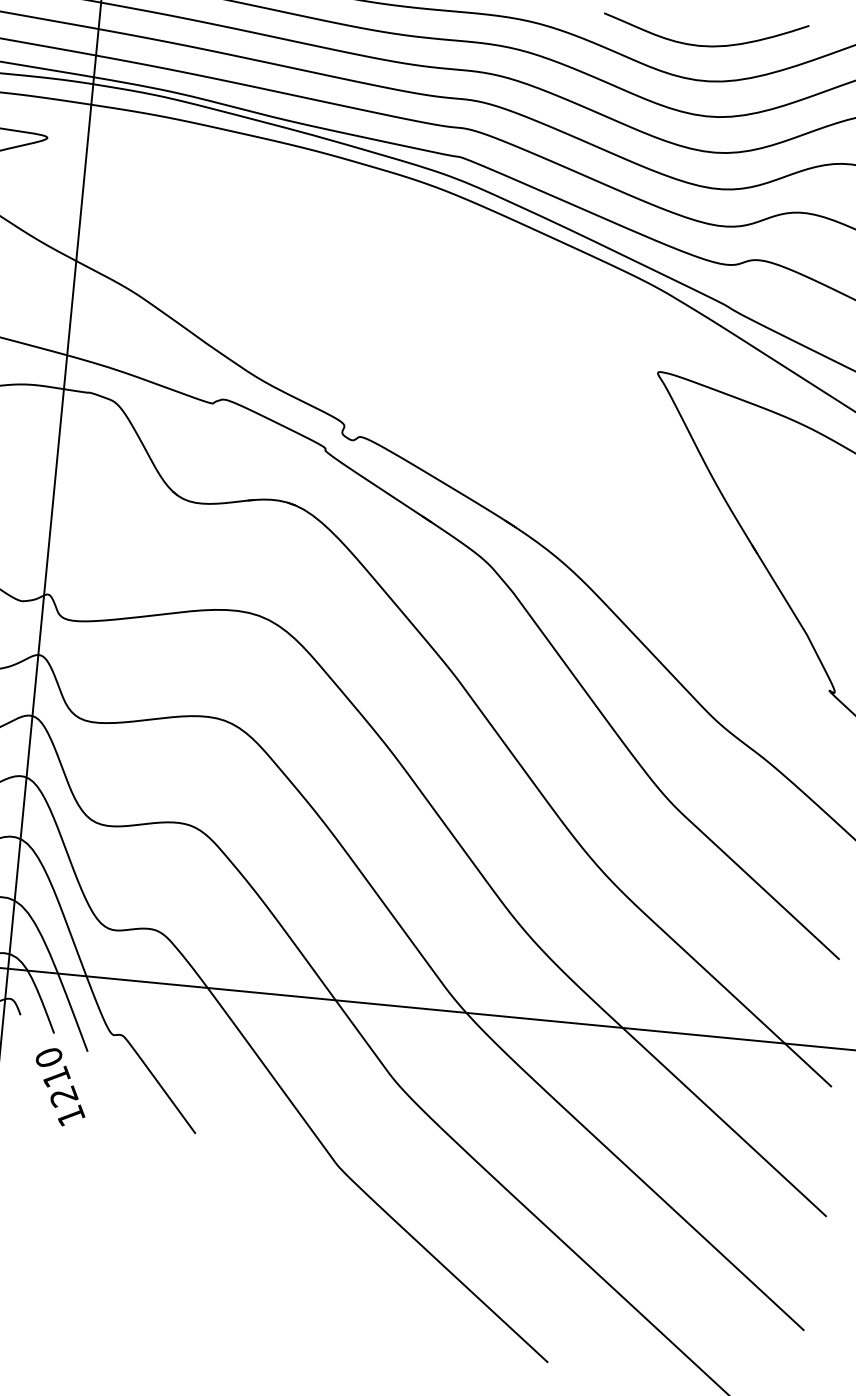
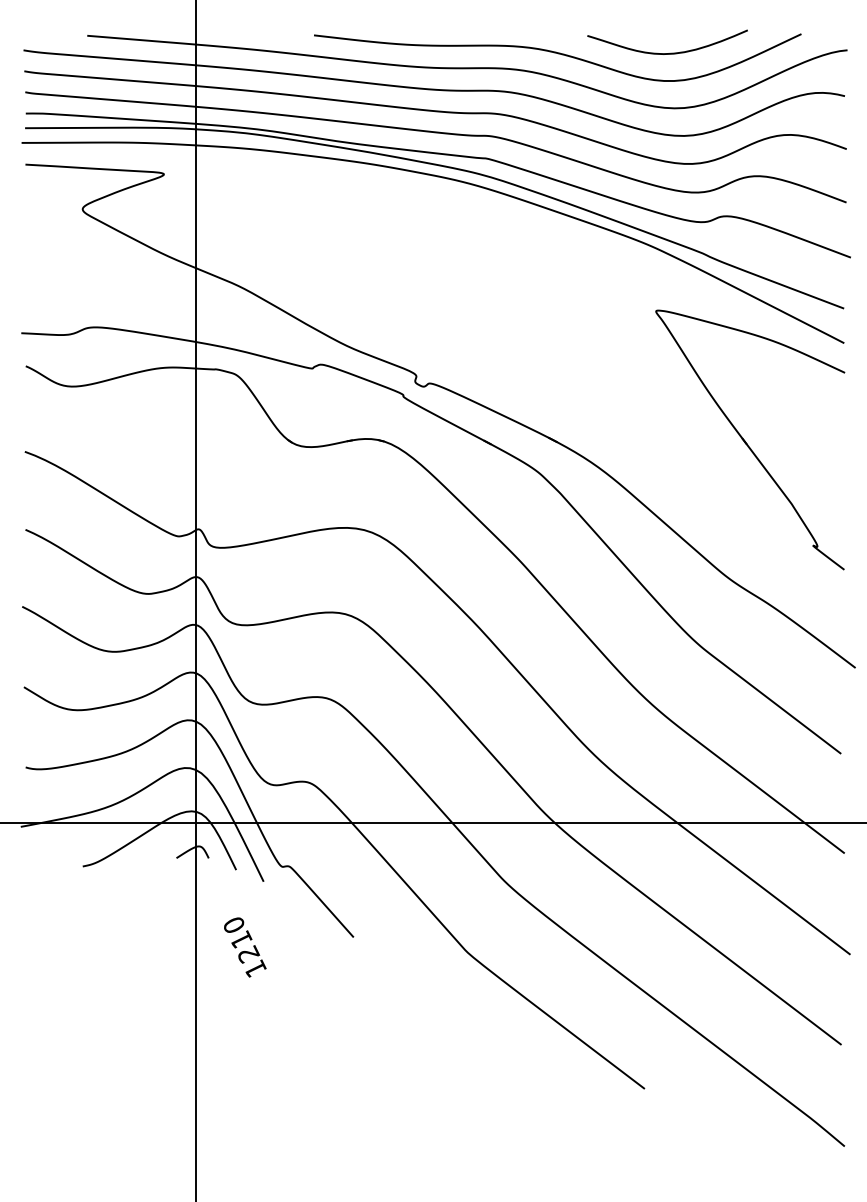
text: (60, 1087) -> (245, 947), moved

